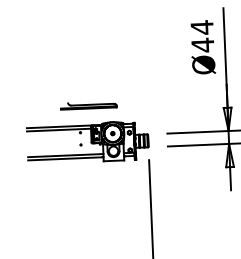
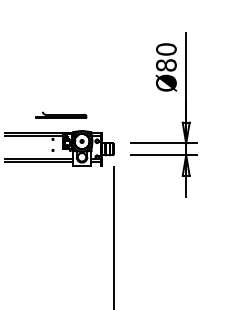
text: (201, 36) -> (165, 57), Ø44 -> Ø80

